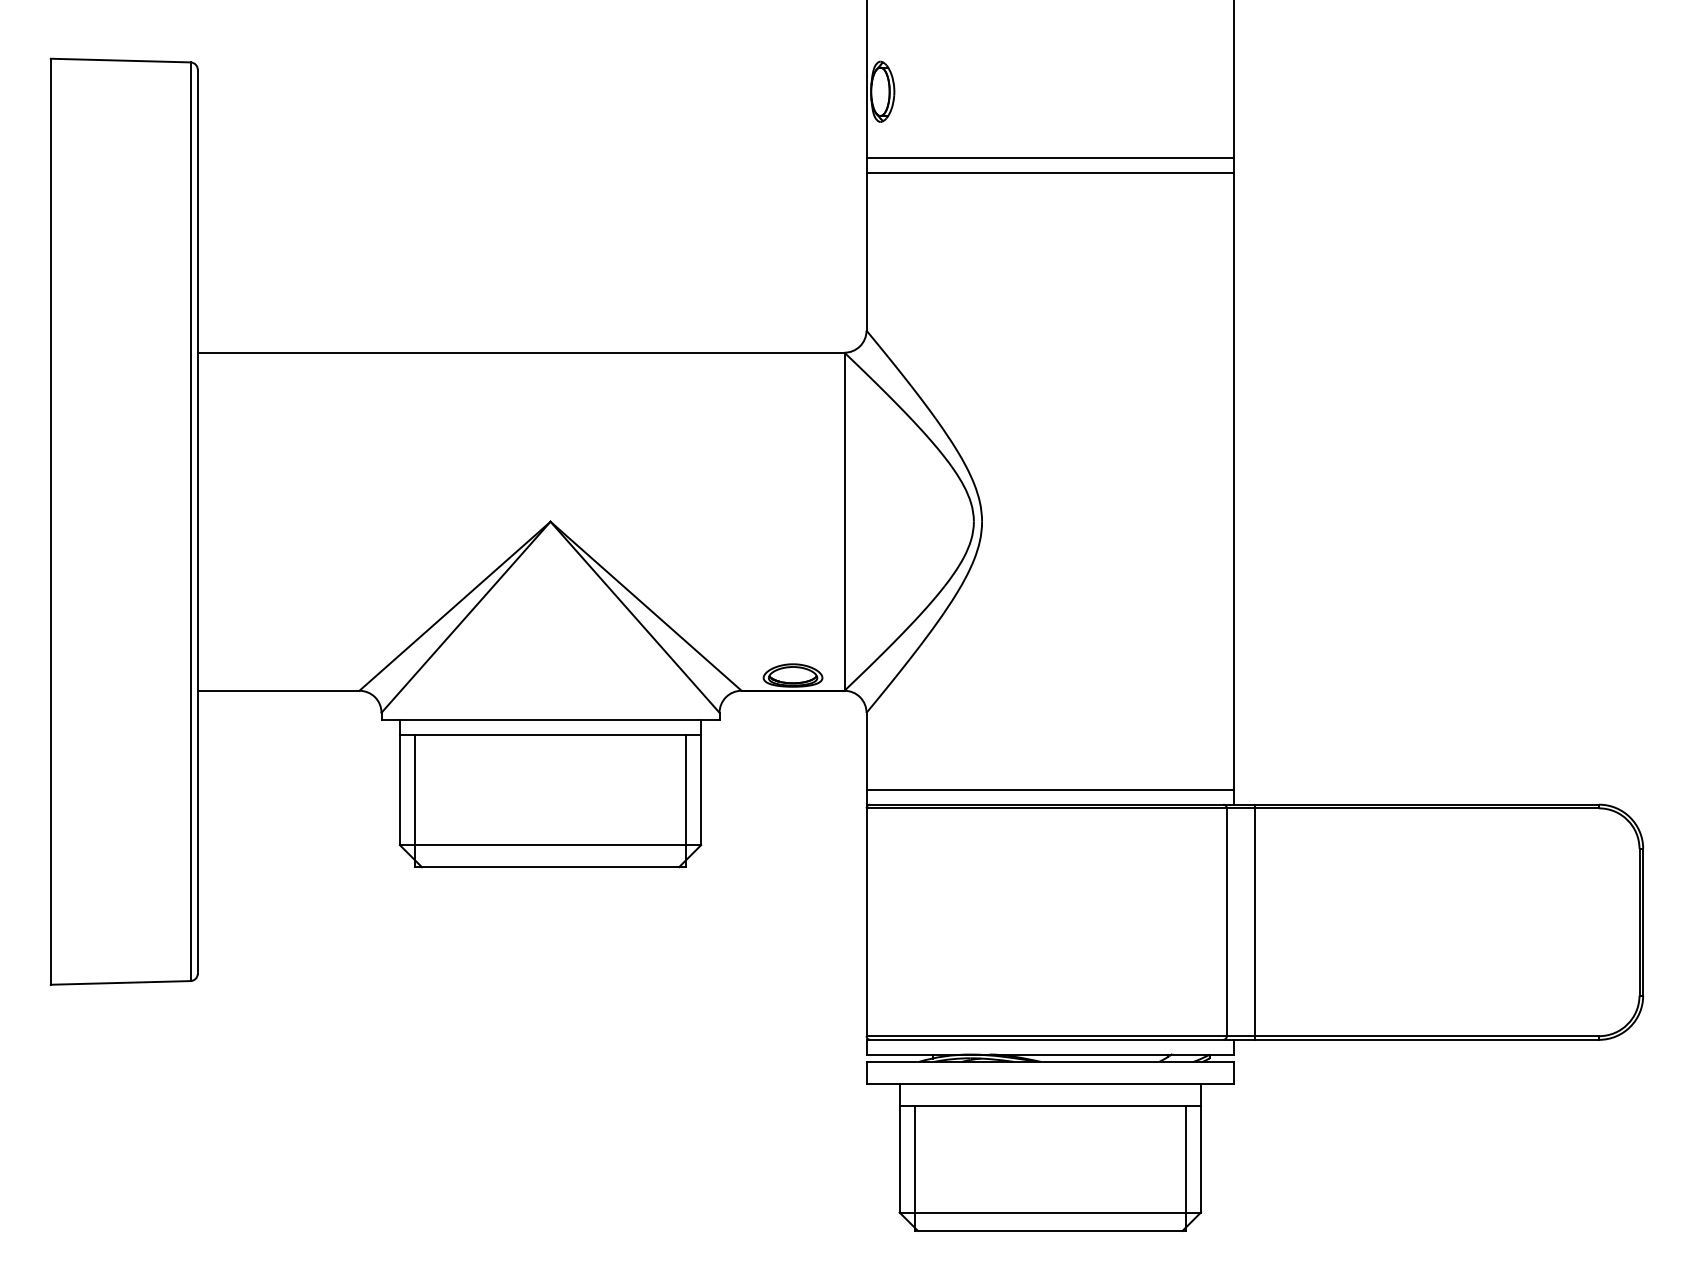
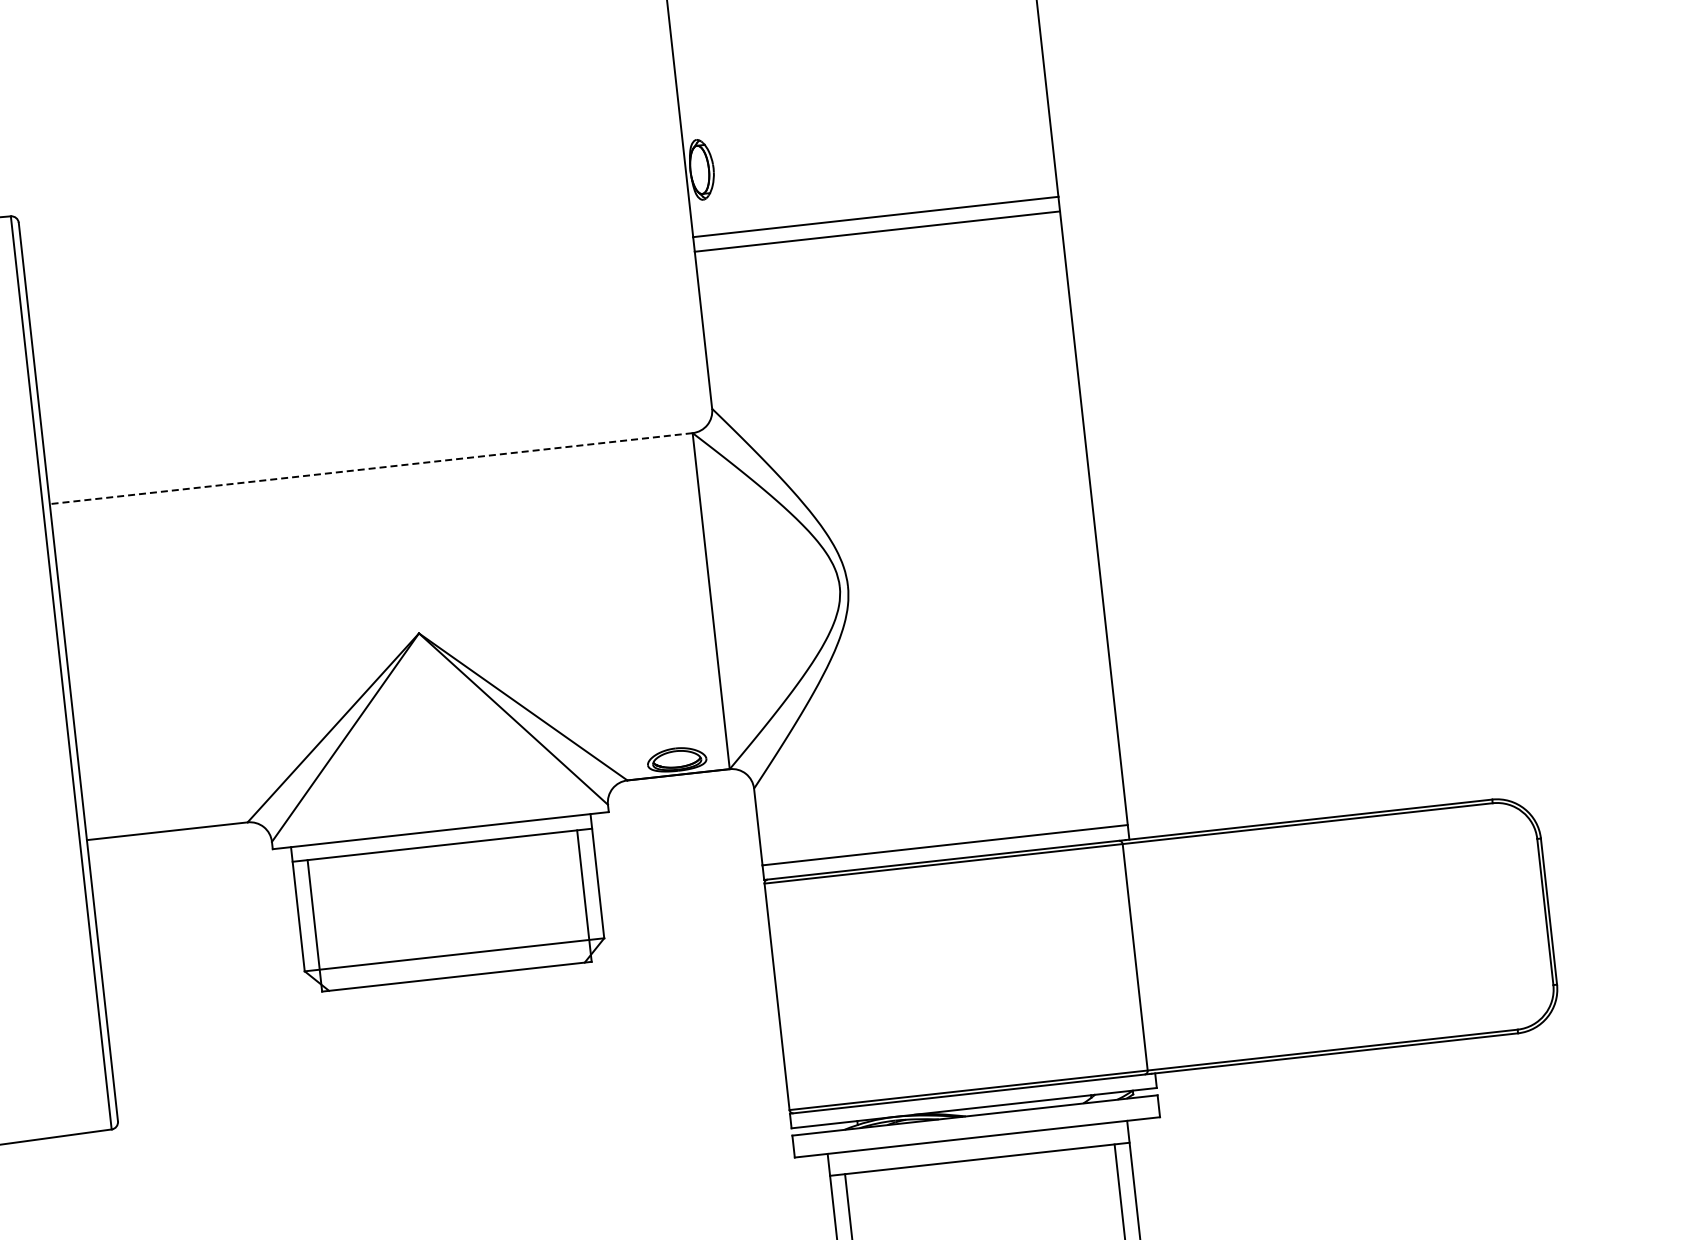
line: (520, 352) -> (370, 468), solid -> dashed
line: (1255, 921) -> (1163, 953), removed

